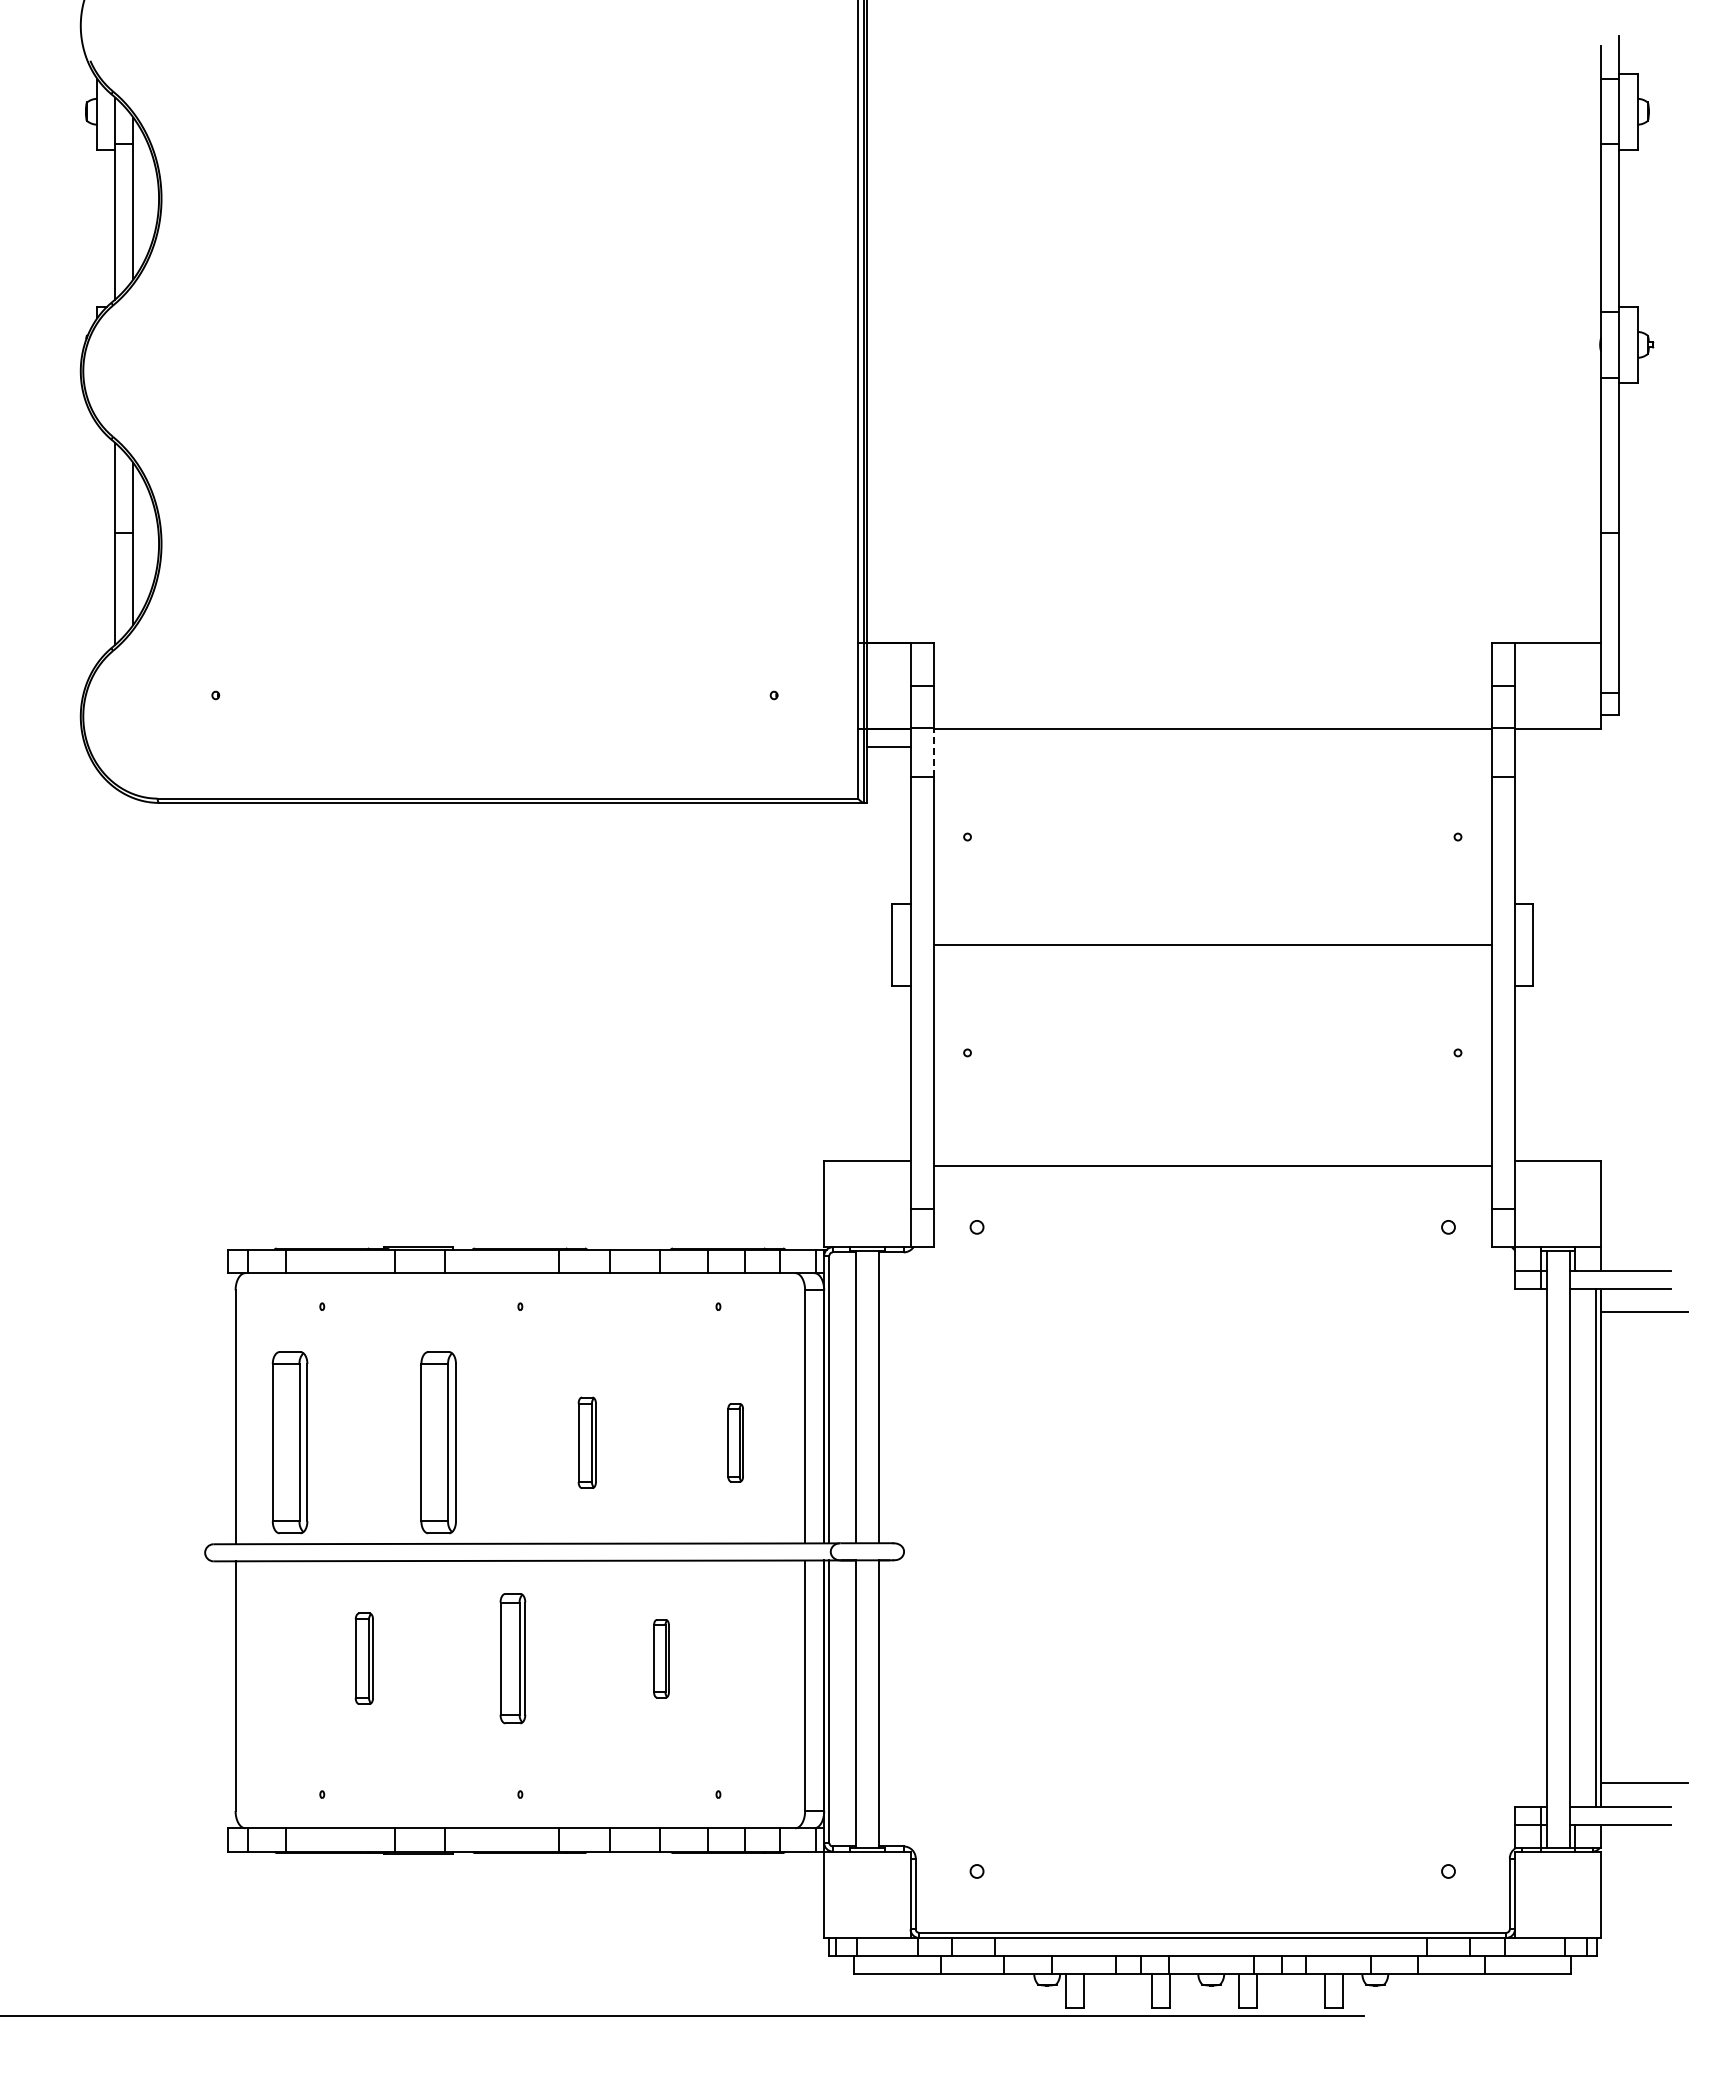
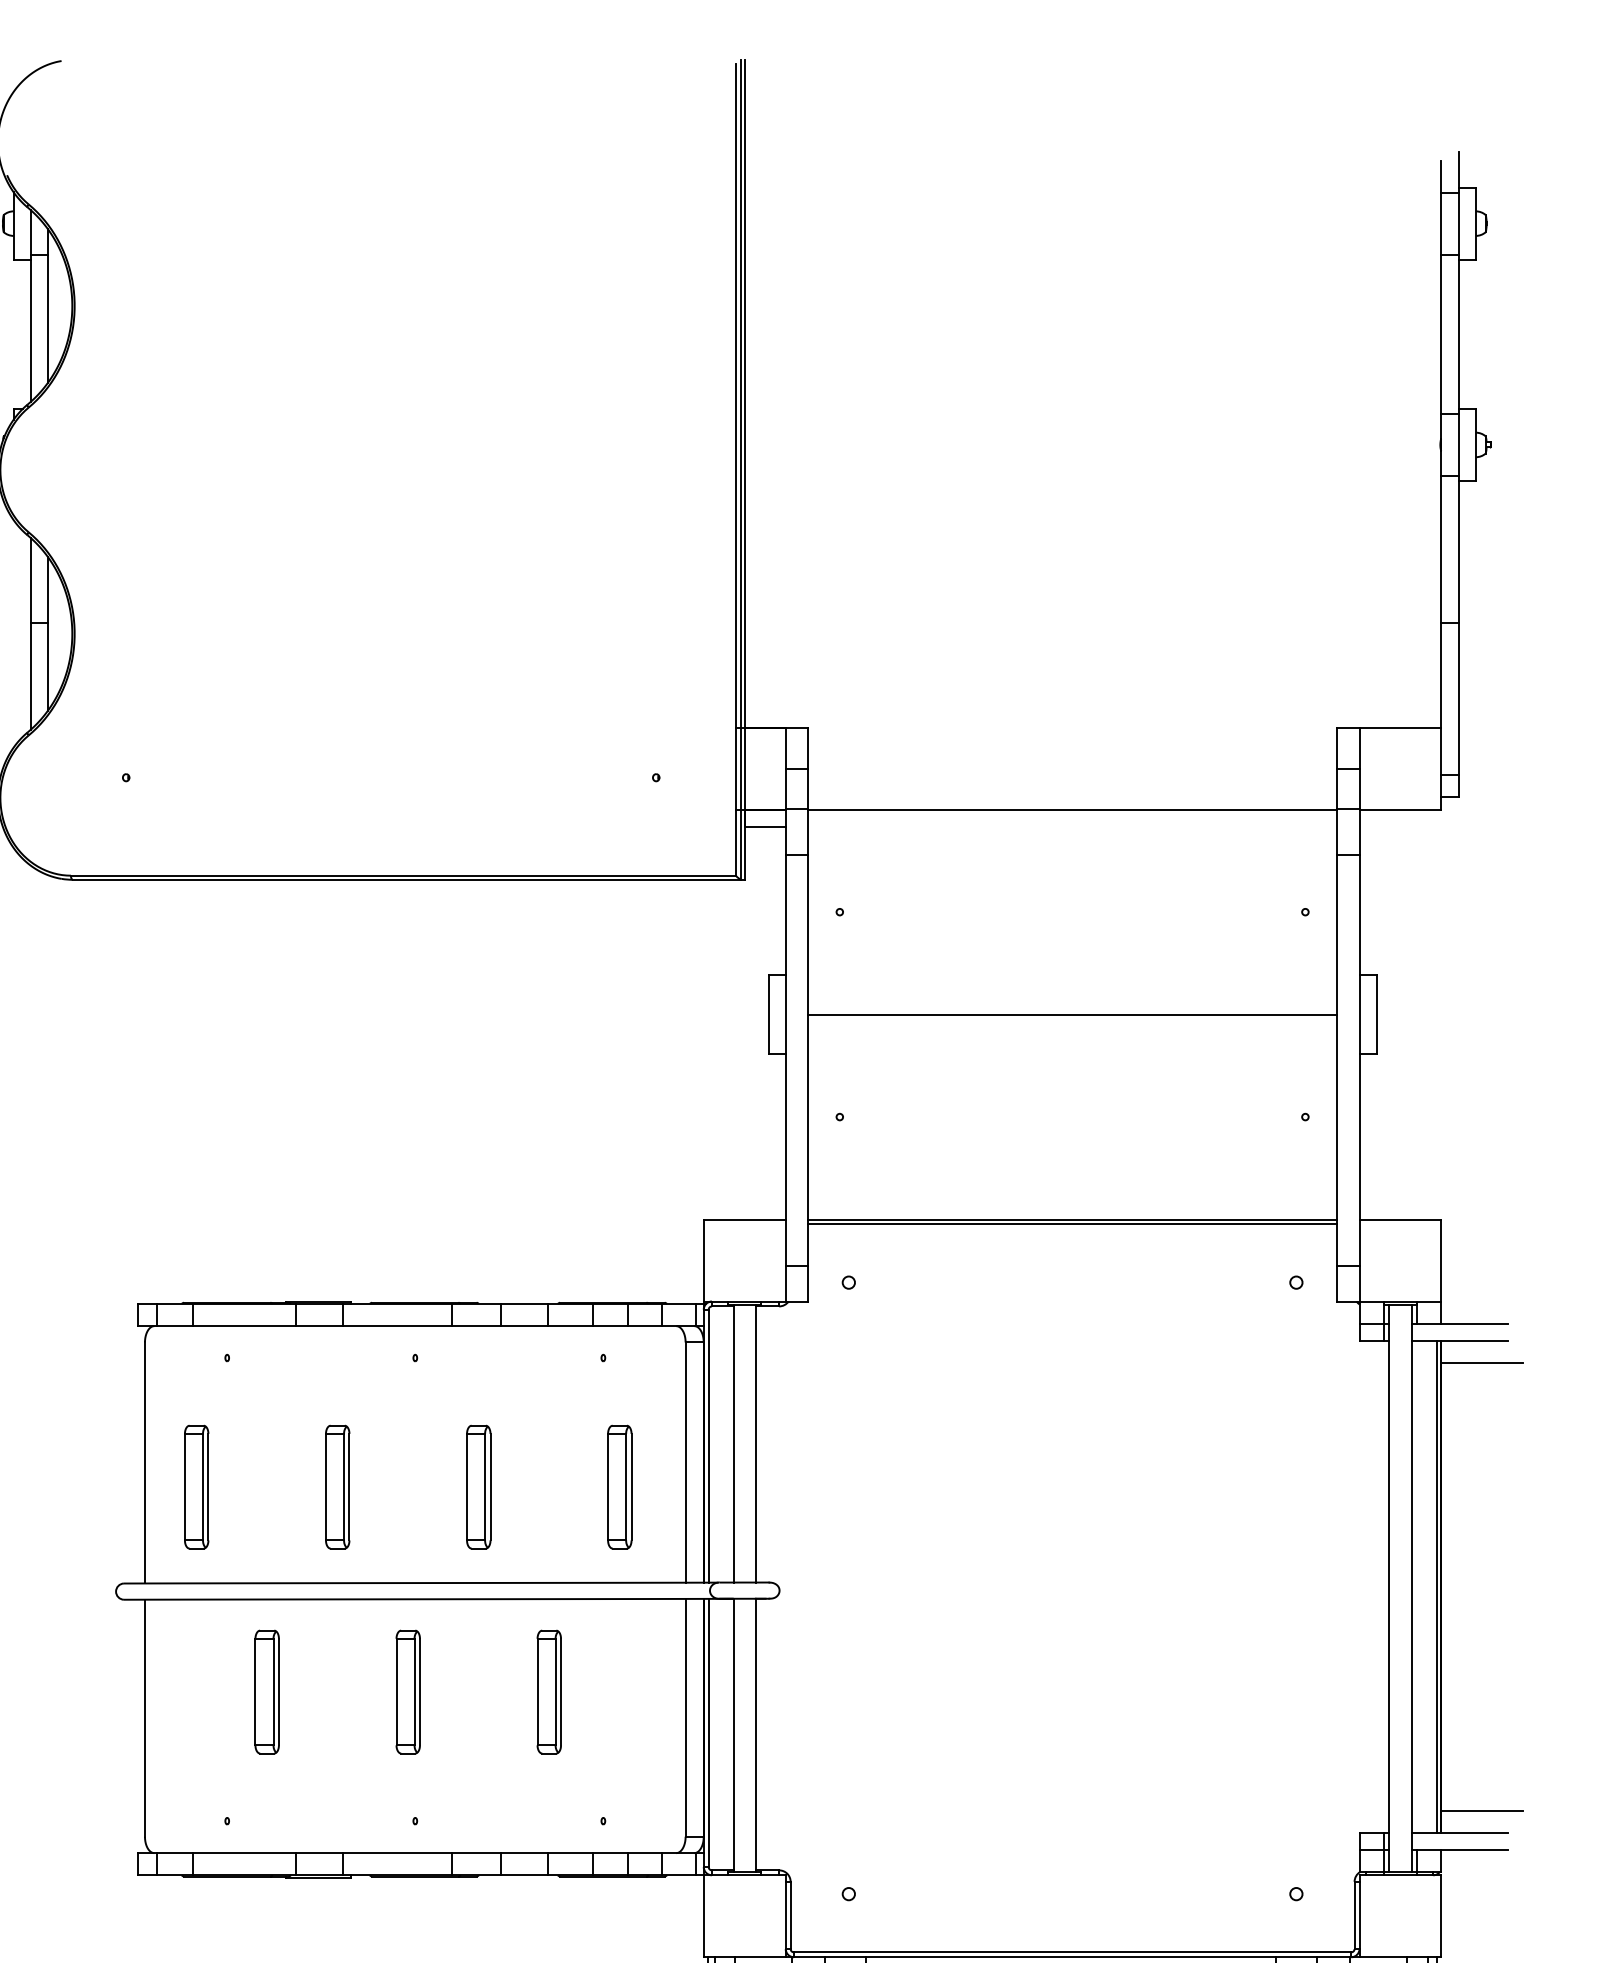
line: (933, 751) -> (807, 830), dashed -> solid
line: (1212, 1160) -> (1072, 1219), added
part: (289, 1442) -> (196, 1486), size x0.71
part: (438, 1442) -> (337, 1486), size x0.71
part: (587, 1442) -> (479, 1486), size x1.43
part: (735, 1442) -> (619, 1486), size x1.67
part: (364, 1658) -> (267, 1691), size x1.43
part: (661, 1658) -> (549, 1691), size x1.67

